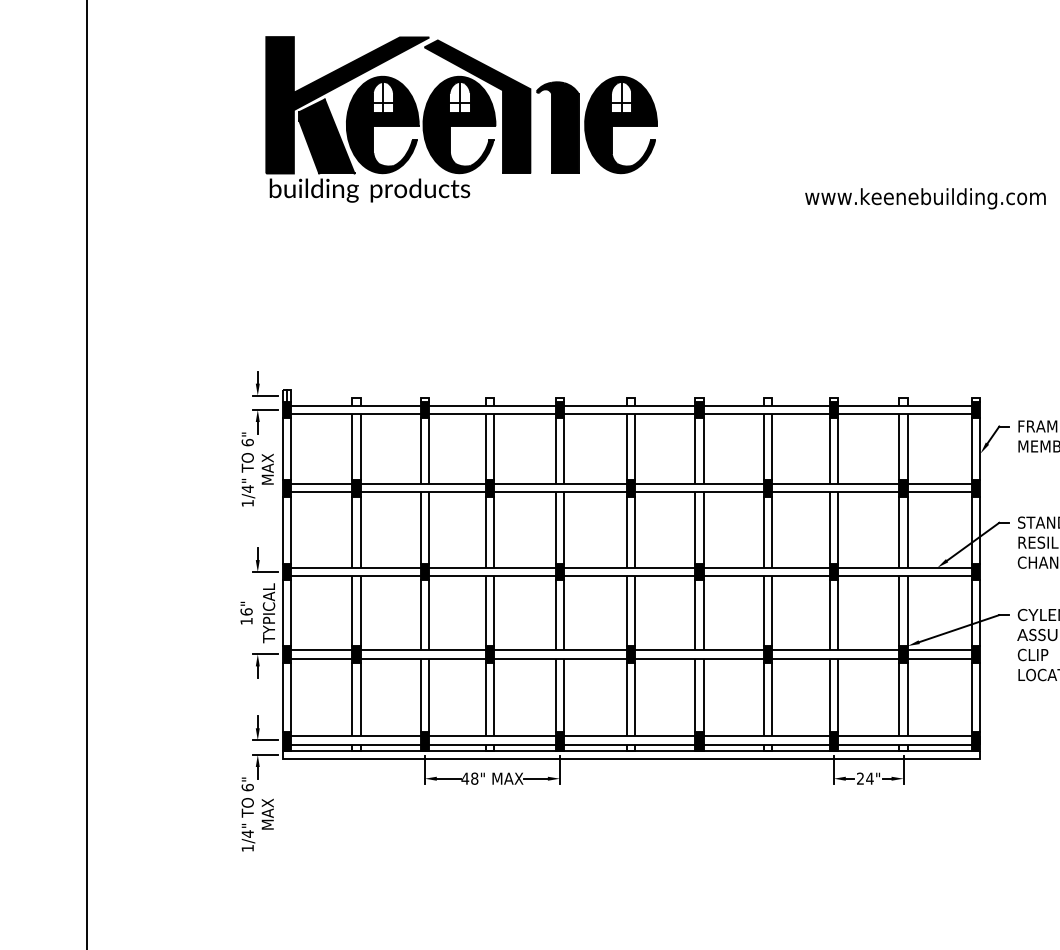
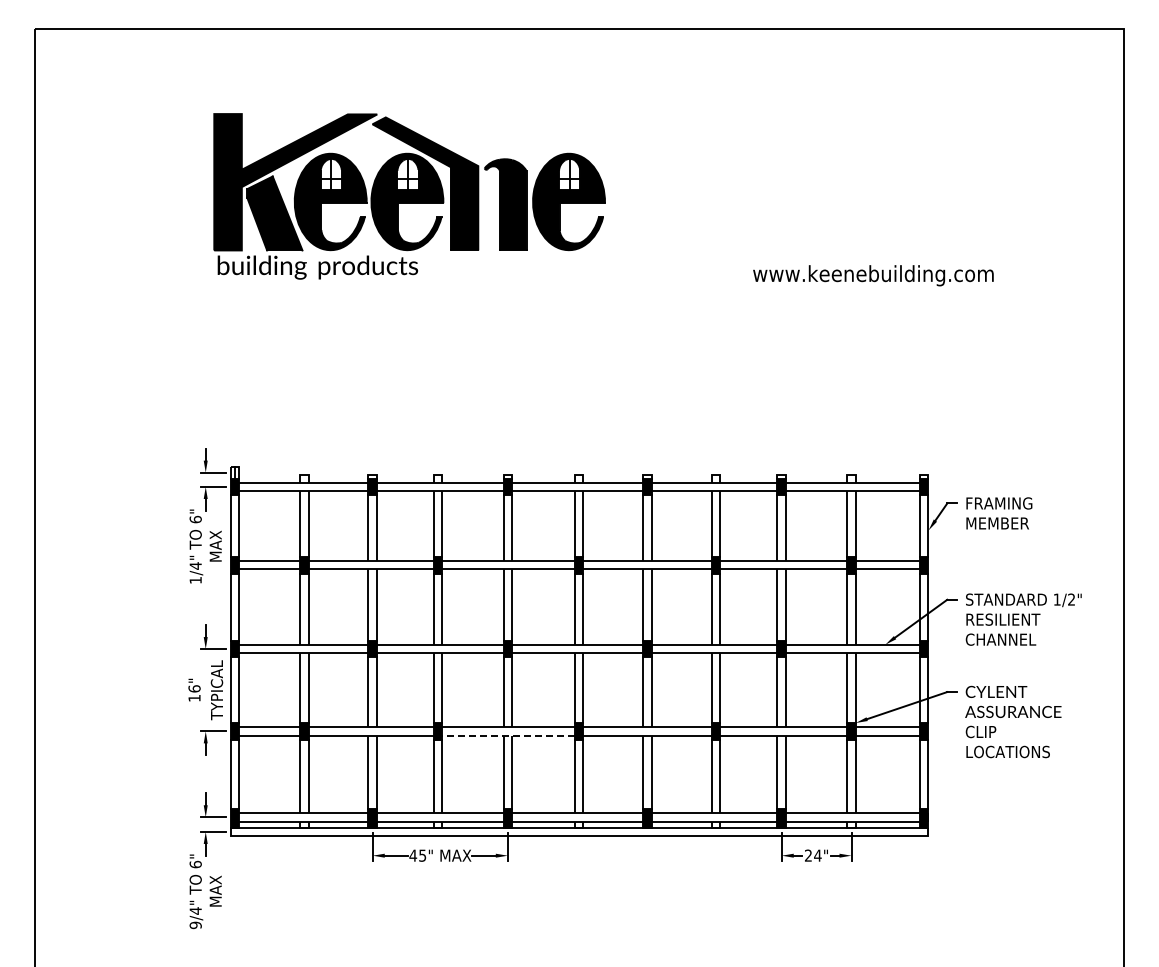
line: (559, 658) -> (507, 735), solid -> dashed
text: (474, 778) -> (422, 855), 48" -> 45"
text: (247, 848) -> (195, 925), 1/4" -> 9/4"

